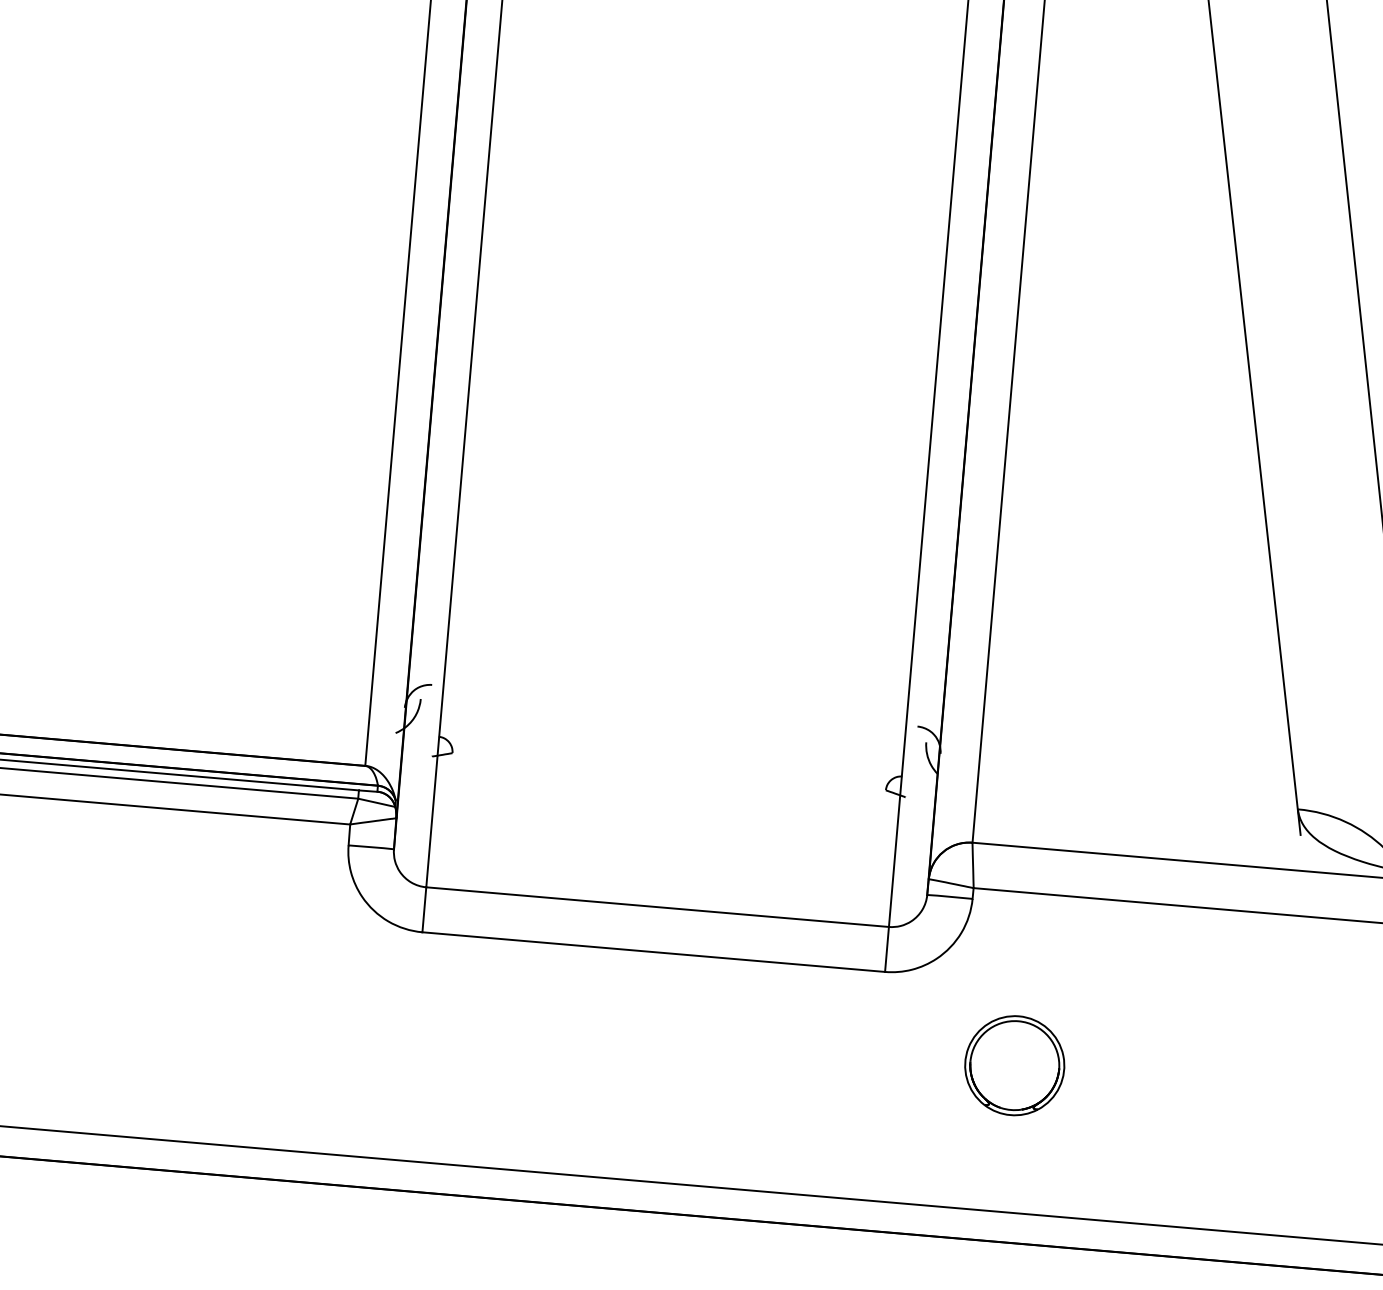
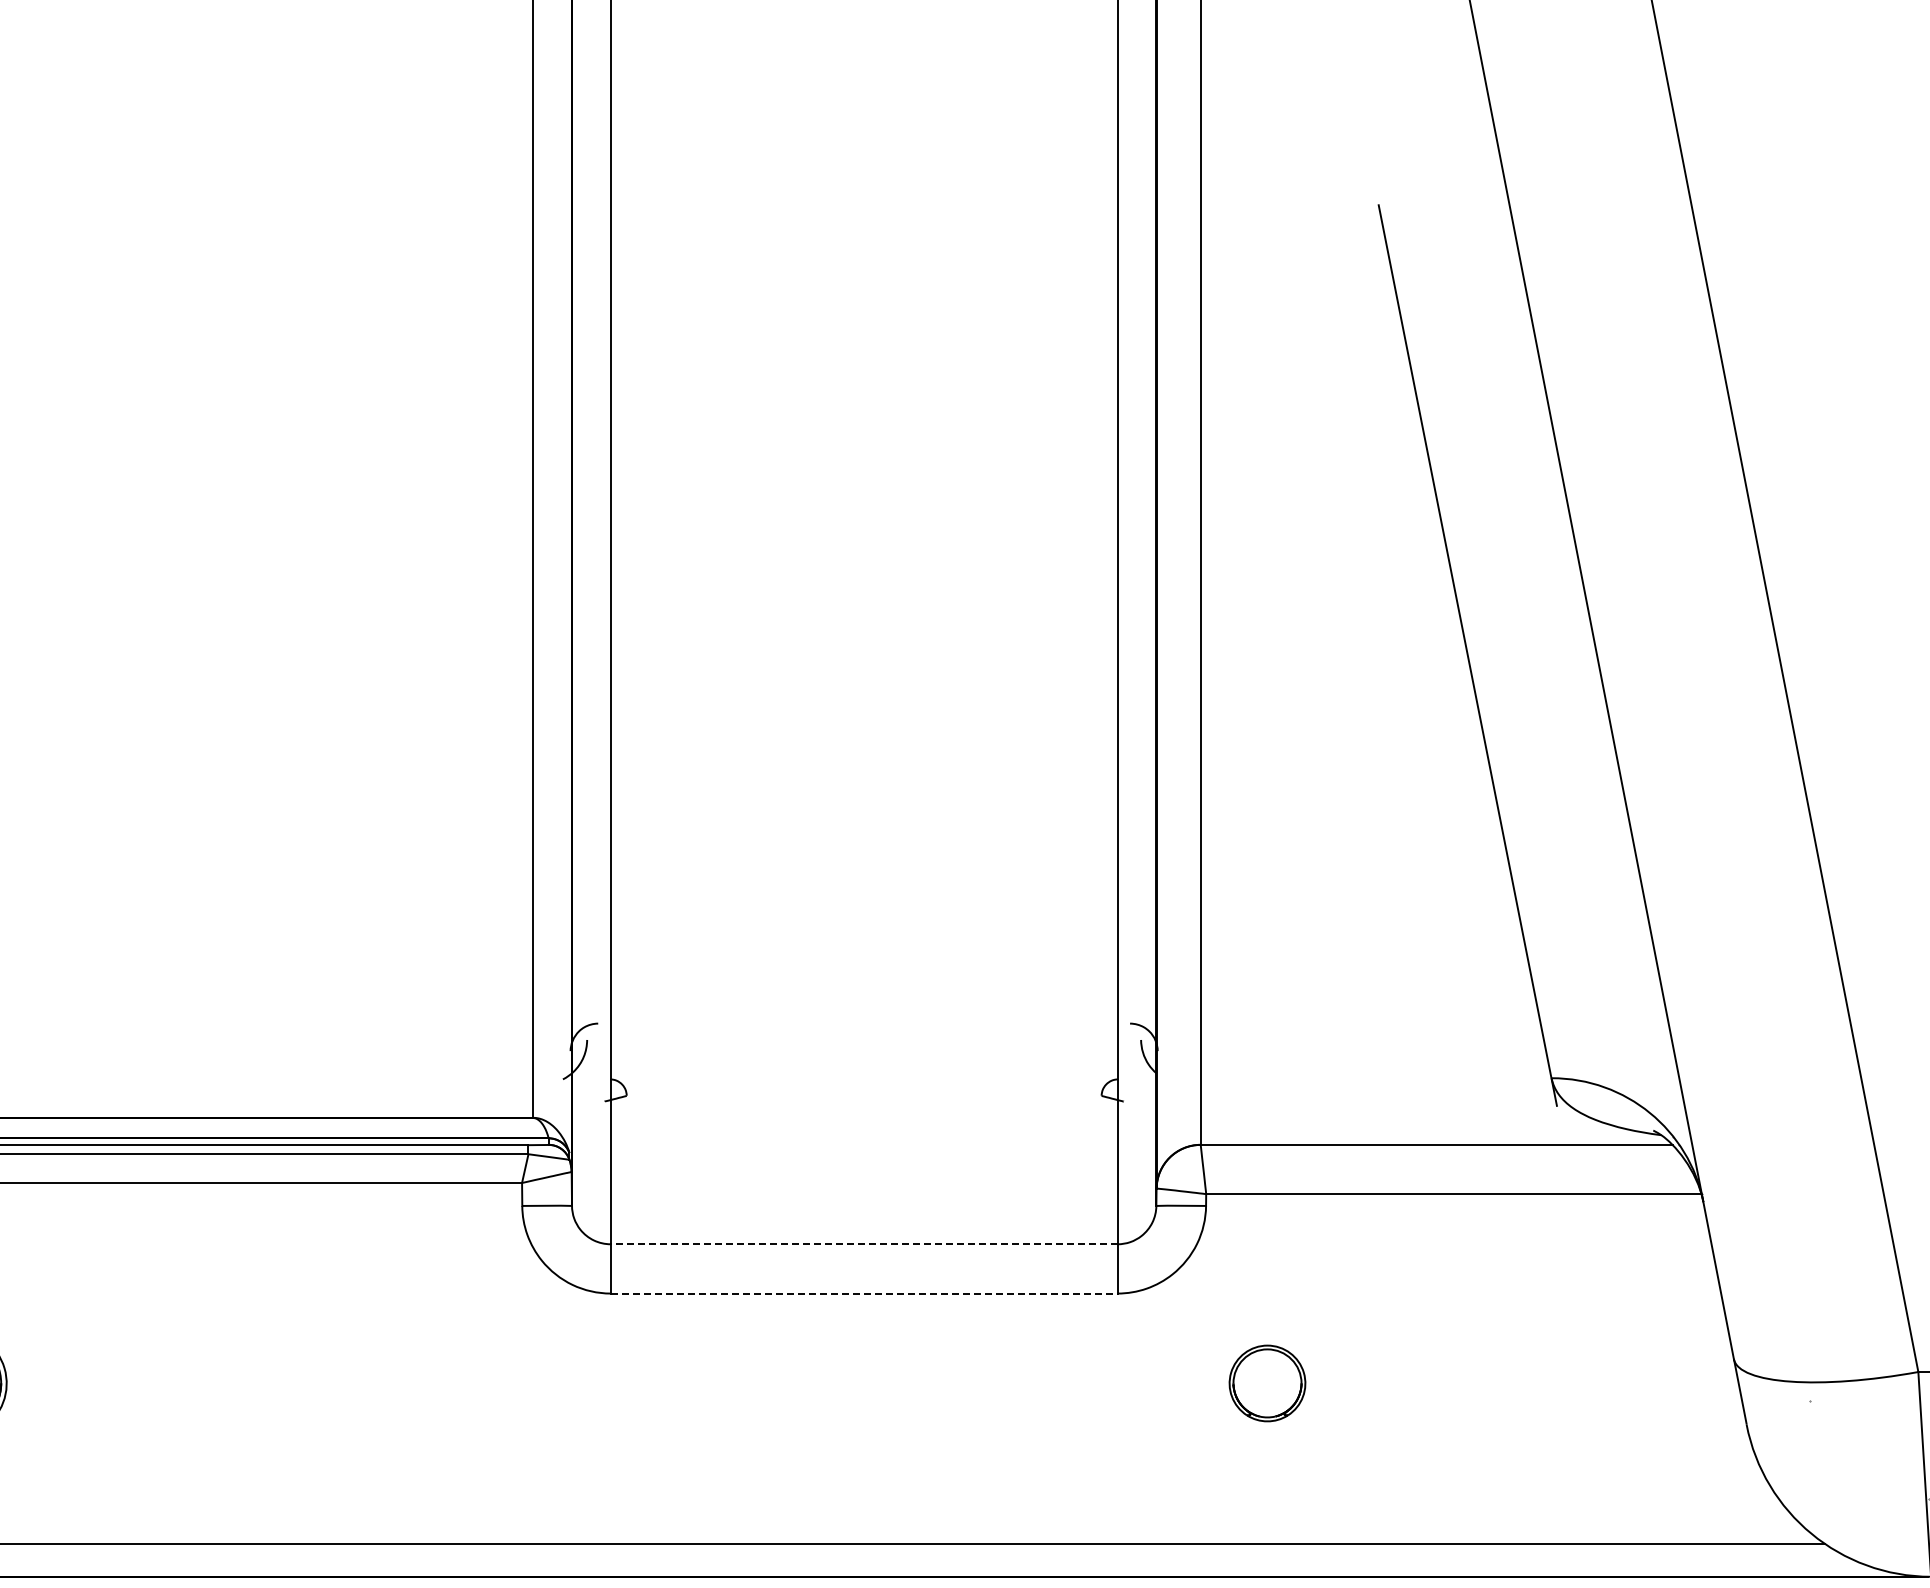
line: (656, 907) -> (863, 1244), solid -> dashed
line: (654, 952) -> (864, 1293), solid -> dashed
part: (1014, 1065) -> (1267, 1383), size x0.7

